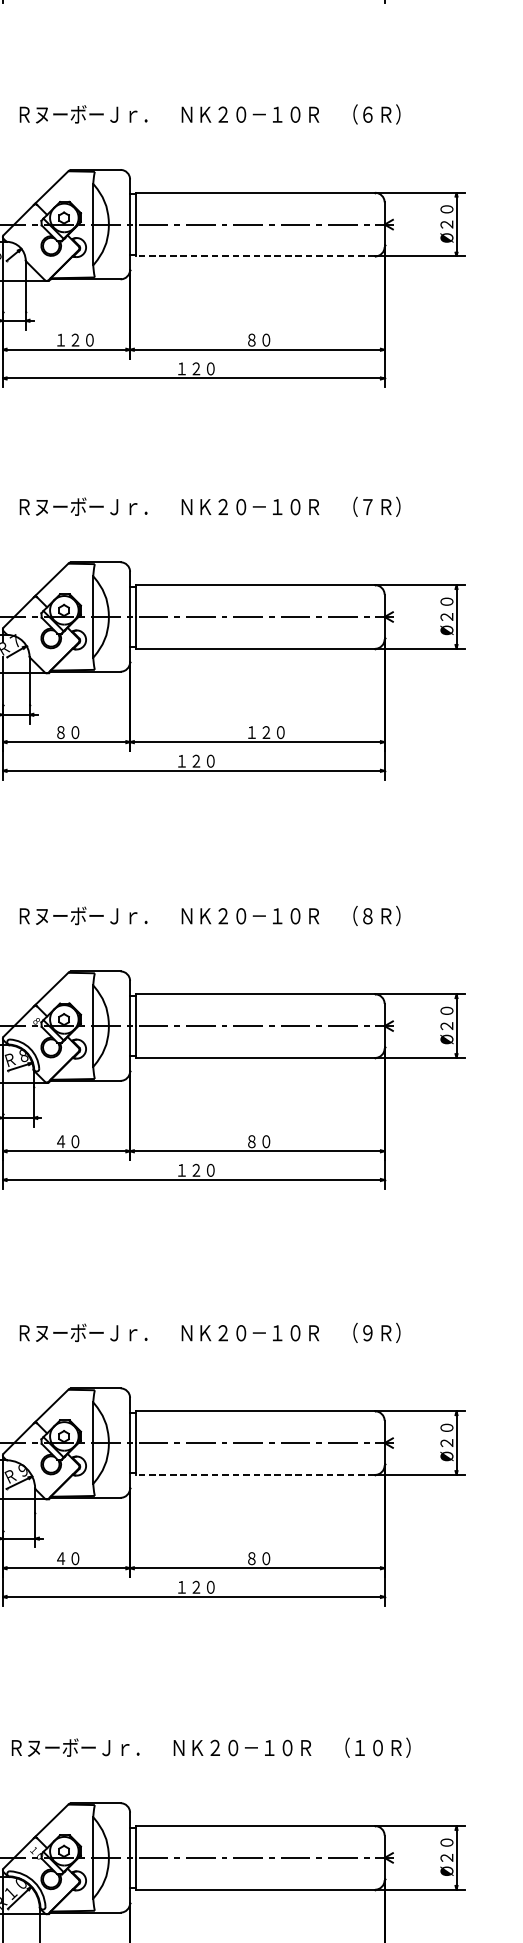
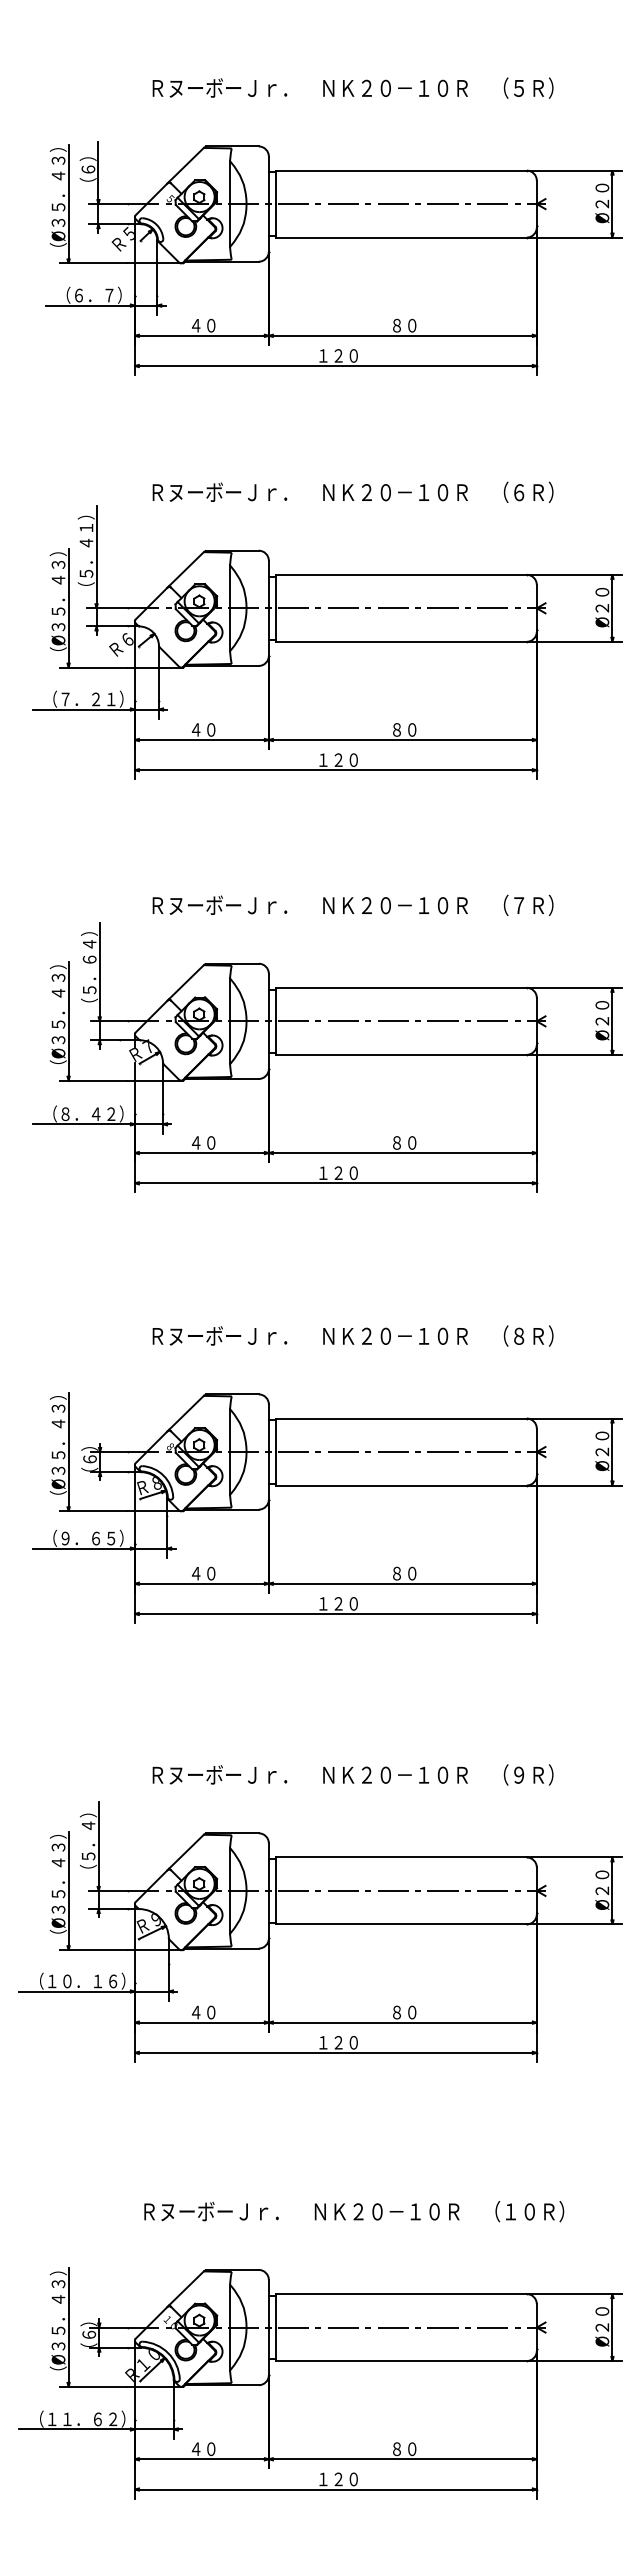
line: (256, 256) -> (401, 641), dashed -> solid
text: (74, 339) -> (210, 729), １２０ -> ４０
text: (60, 732) -> (195, 1142), ８０ -> ４０
text: (266, 732) -> (412, 1142), １２０ -> ８０
line: (256, 1475) -> (401, 1924), dashed -> solid

